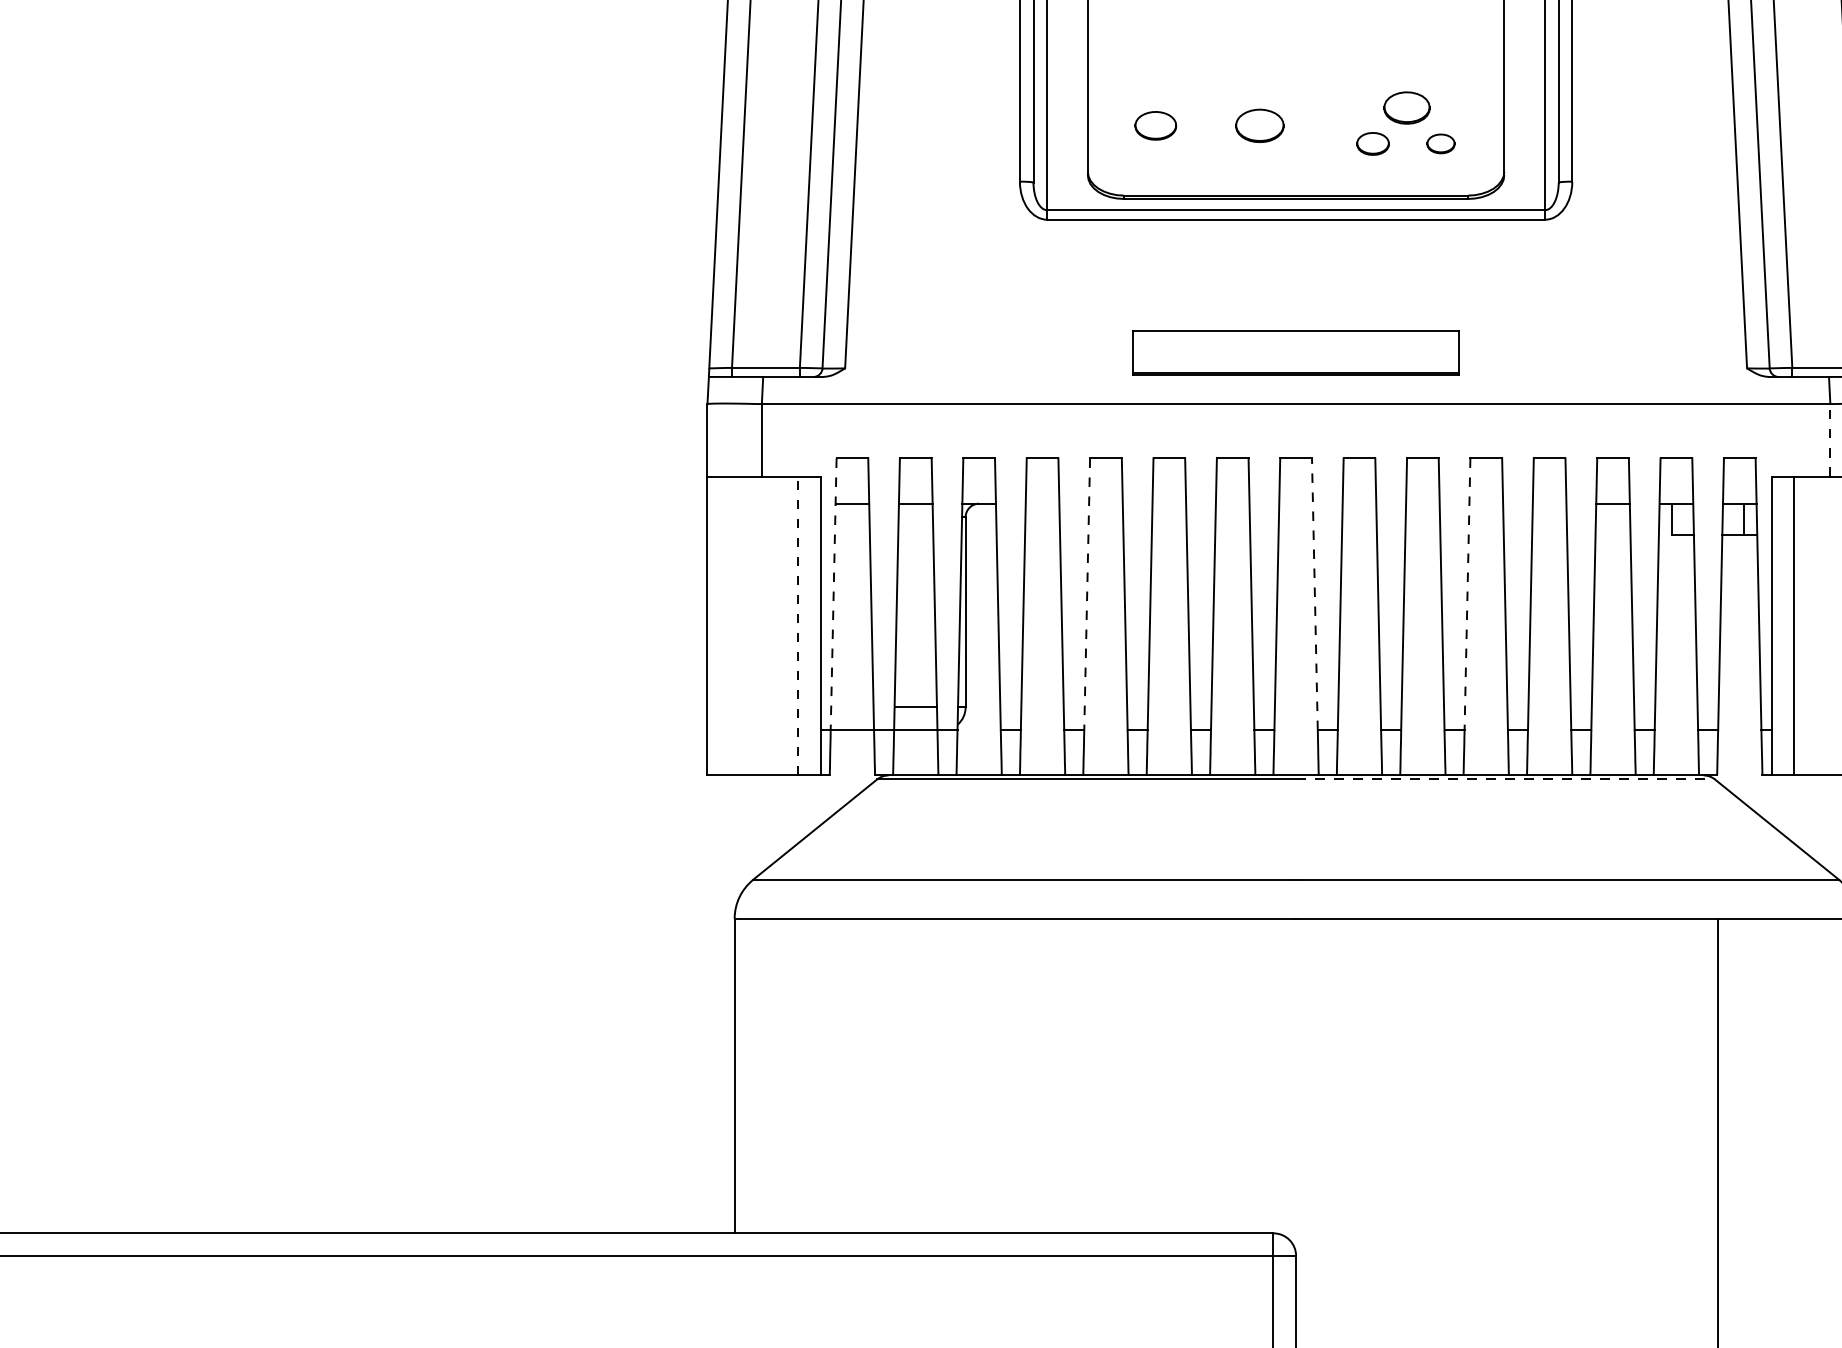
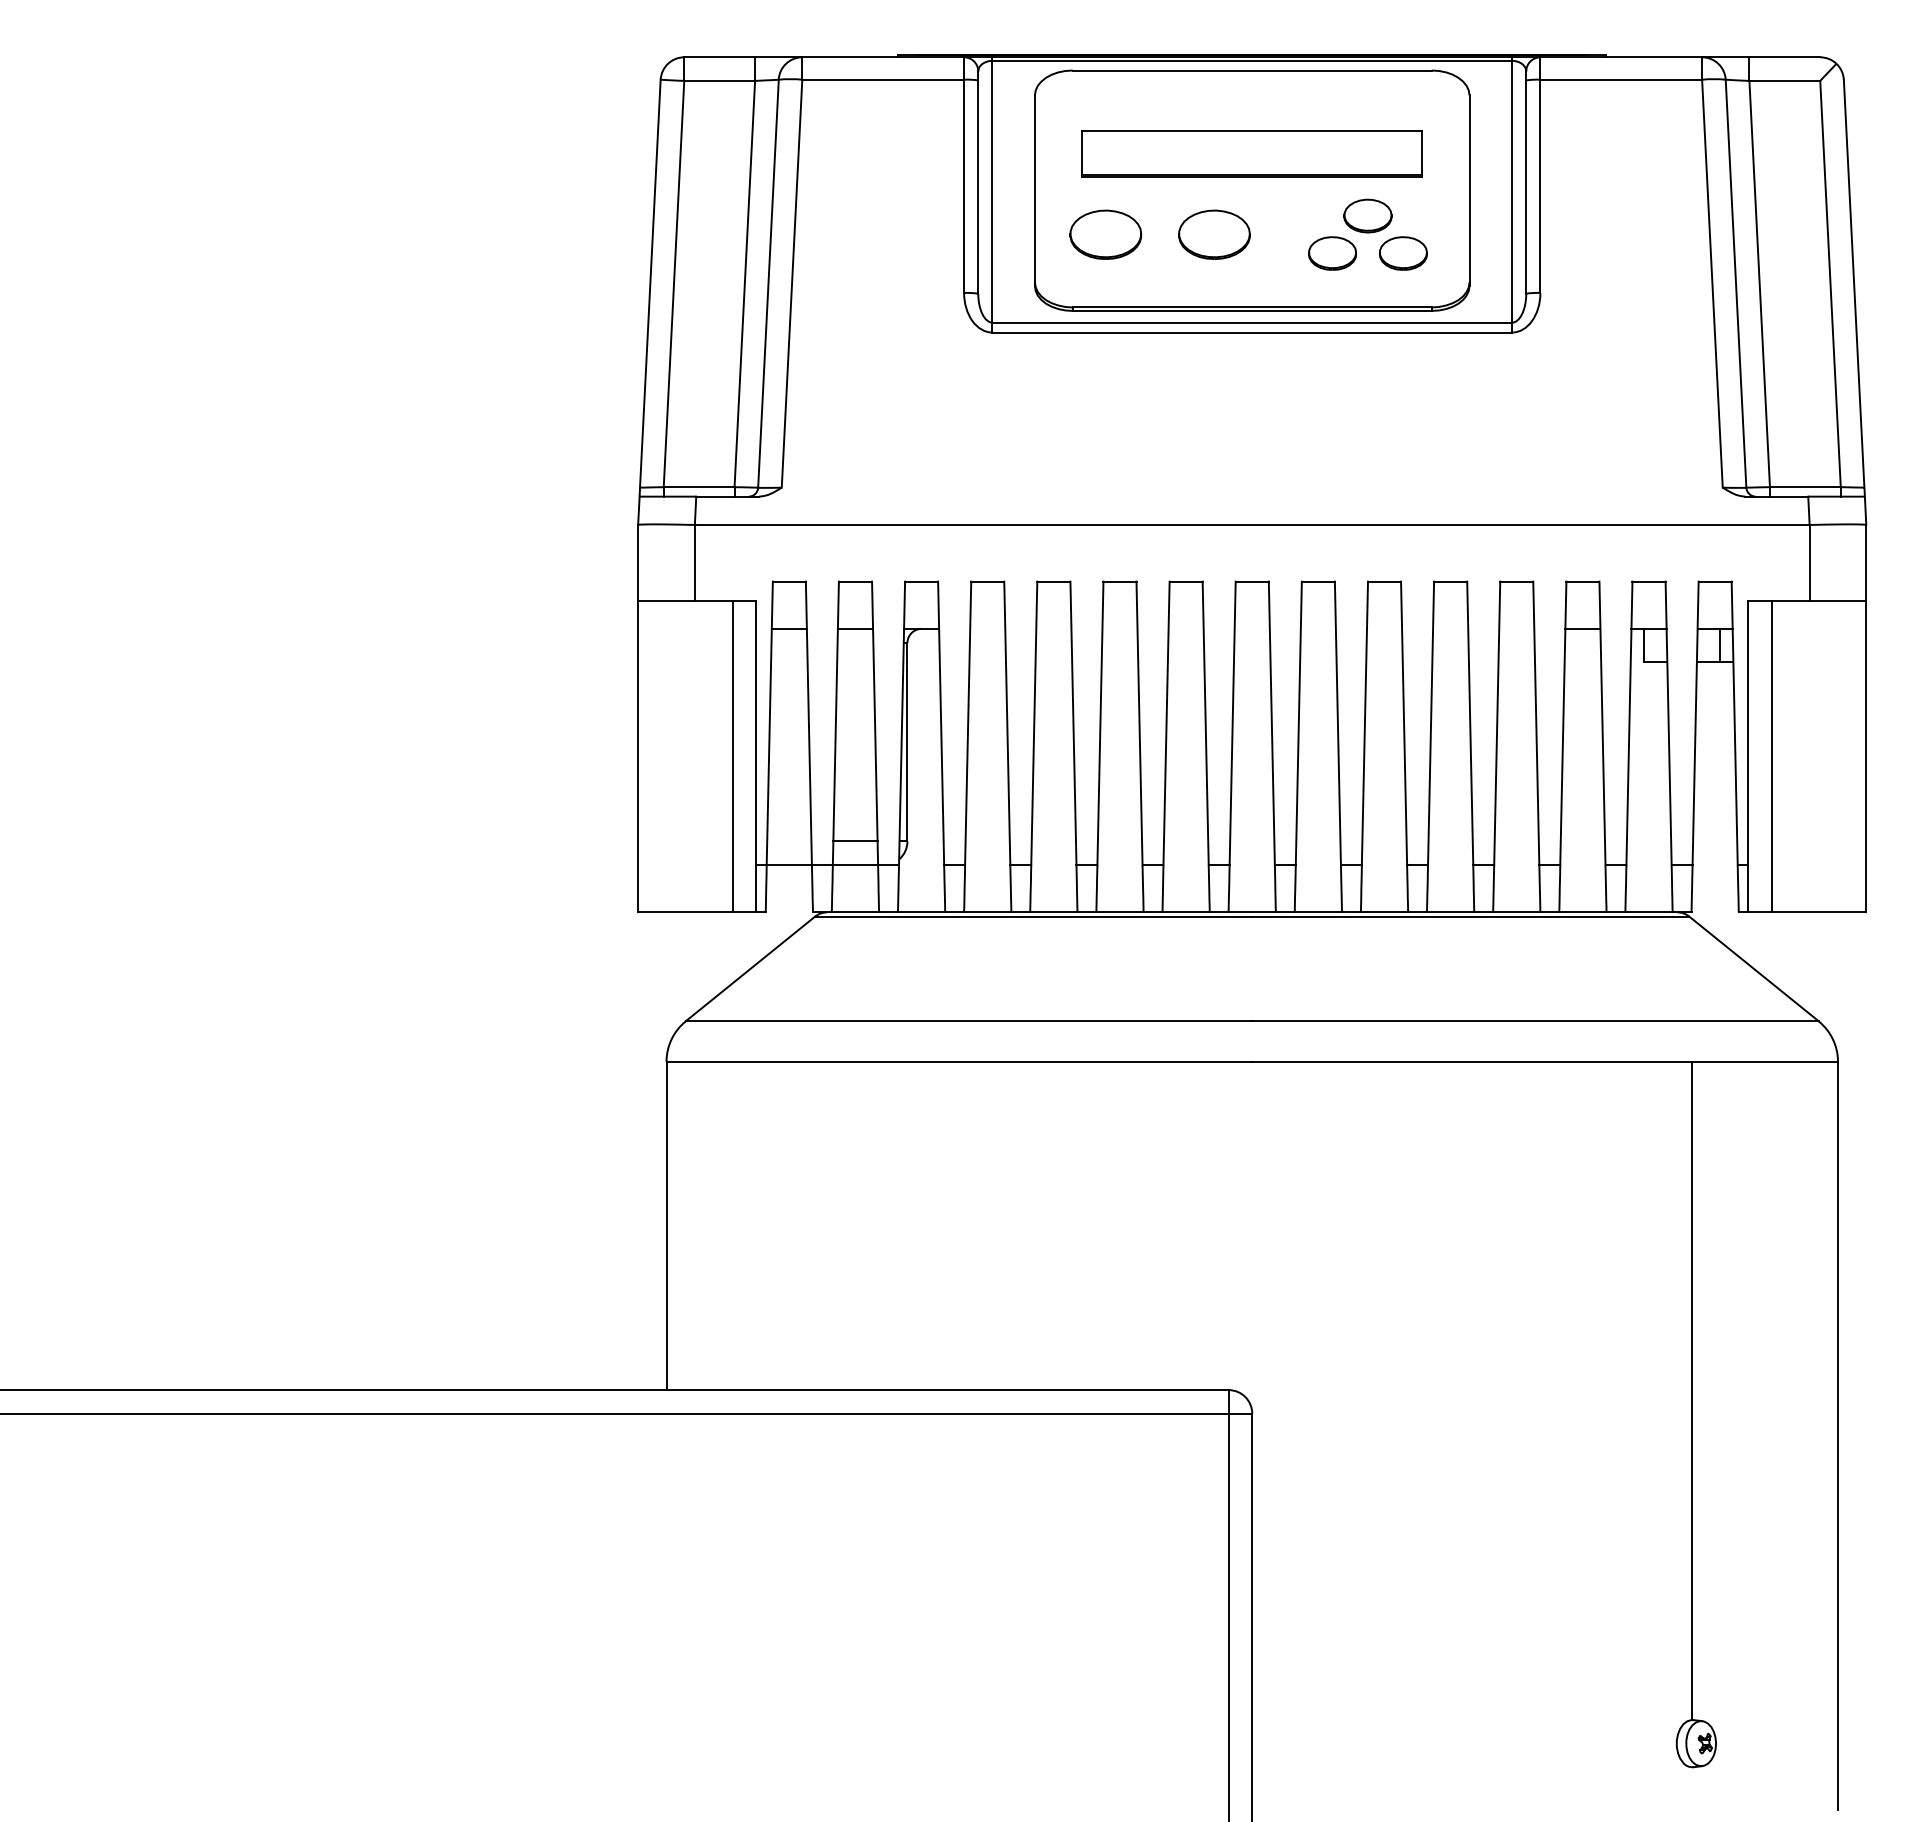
part: (1155, 125) -> (1105, 234), size x1.67
part: (1259, 125) -> (1214, 234), size x1.43
part: (1373, 143) -> (1332, 253), size x1.43
part: (1441, 143) -> (1403, 253), size x1.67
part: (1295, 352) -> (1251, 153), moved
line: (1830, 440) -> (1809, 562), dashed -> solid
line: (833, 594) -> (769, 723), dashed -> solid
line: (1087, 594) -> (1034, 723), dashed -> solid
line: (1314, 594) -> (1271, 723), dashed -> solid
line: (1467, 594) -> (1431, 723), dashed -> solid
line: (797, 626) -> (732, 756), dashed -> solid
line: (1506, 779) -> (1471, 916), dashed -> solid

